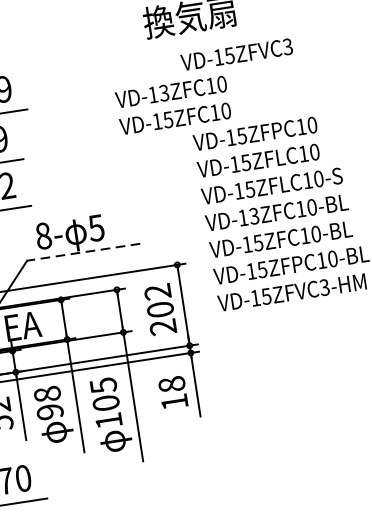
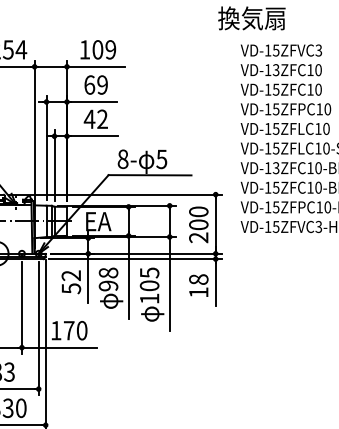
text: (172, 105) -> (280, 79), moved
line: (82, 252) -> (149, 175), dashed -> solid
text: (157, 291) -> (198, 211), 202 -> 200

